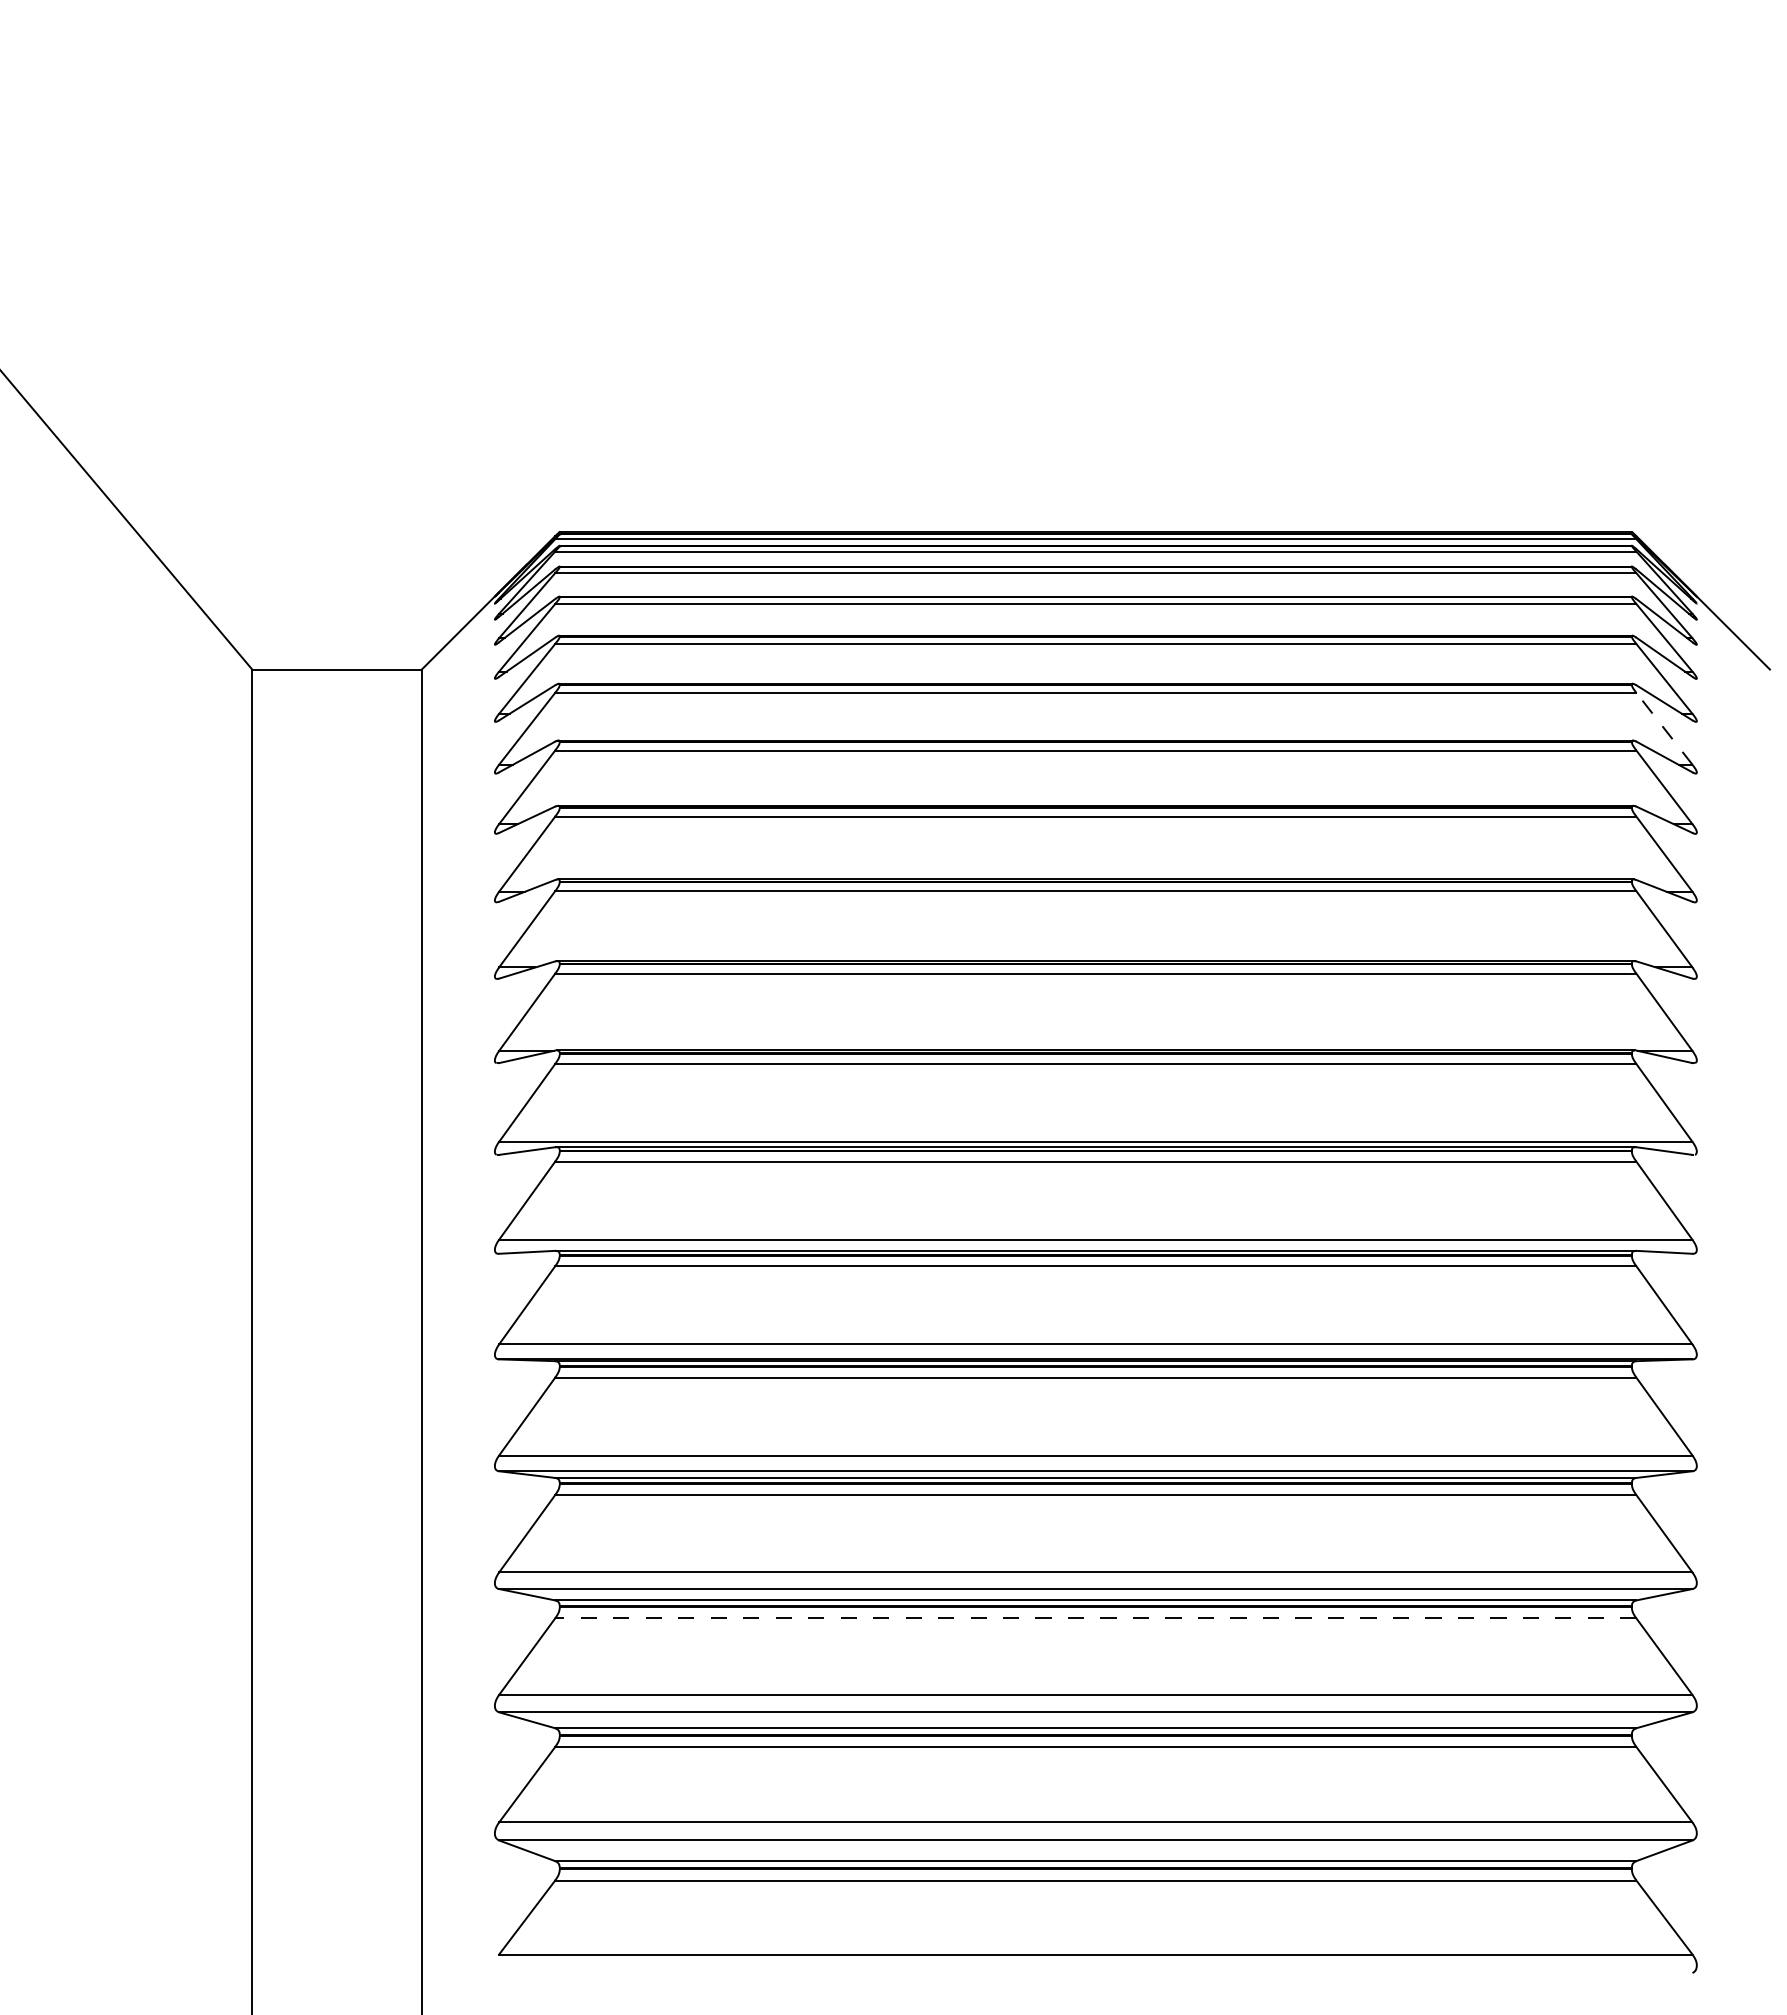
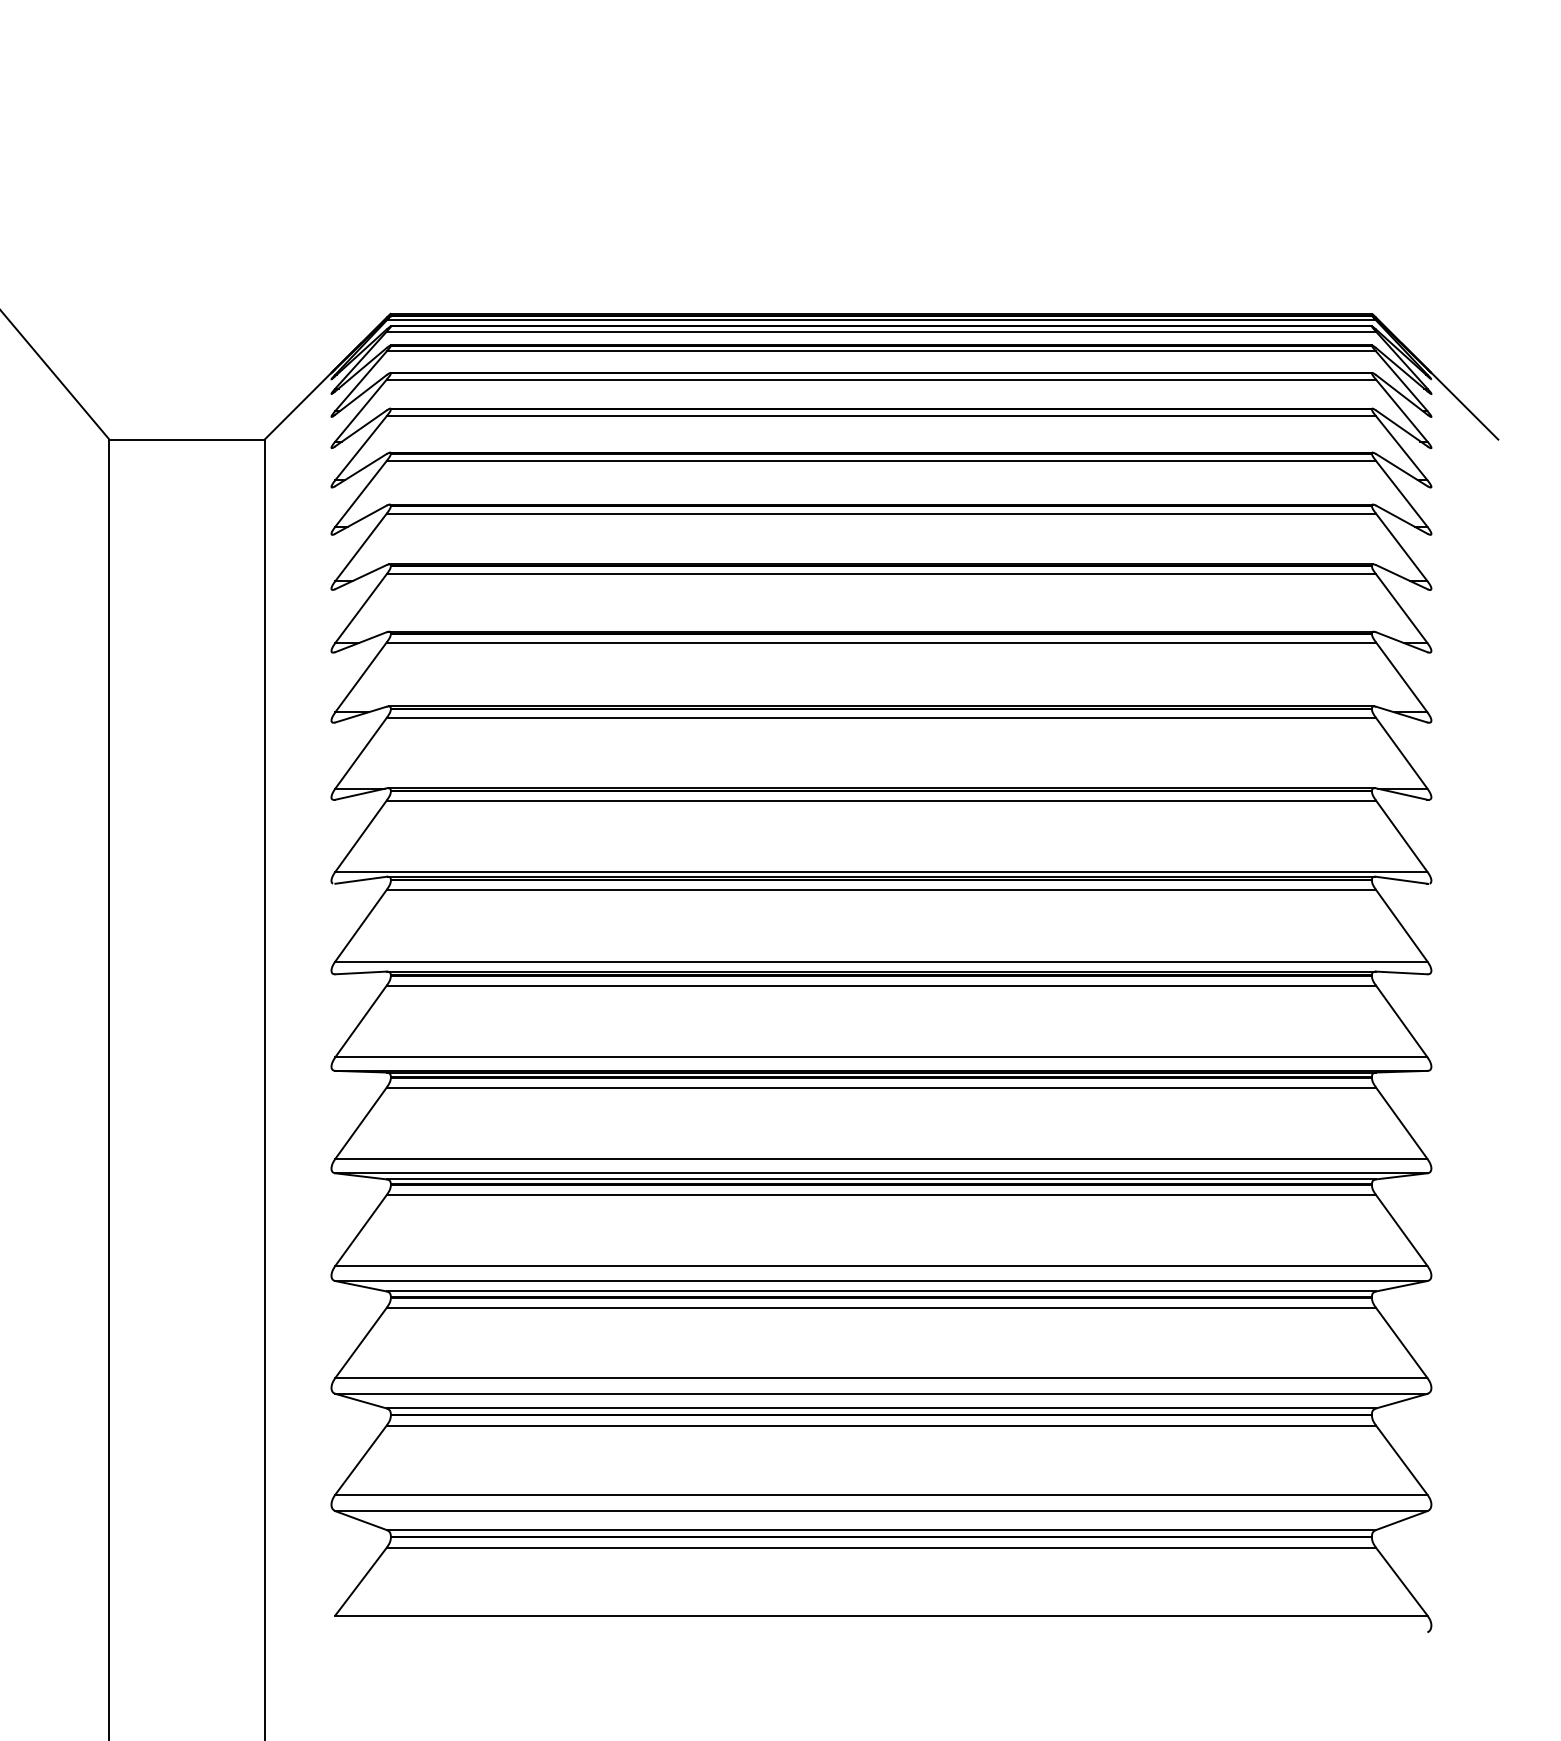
line: (1664, 728) -> (1401, 493), dashed -> solid
line: (1095, 1618) -> (881, 1308), dashed -> solid

